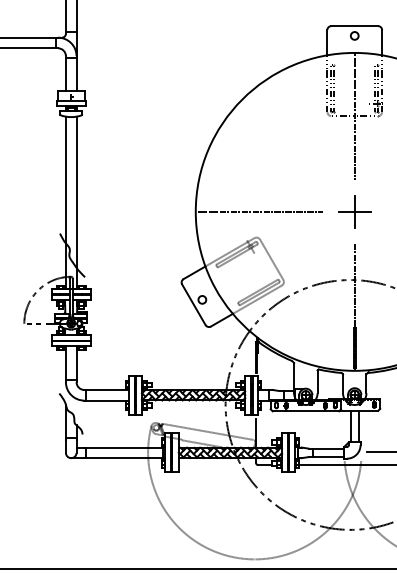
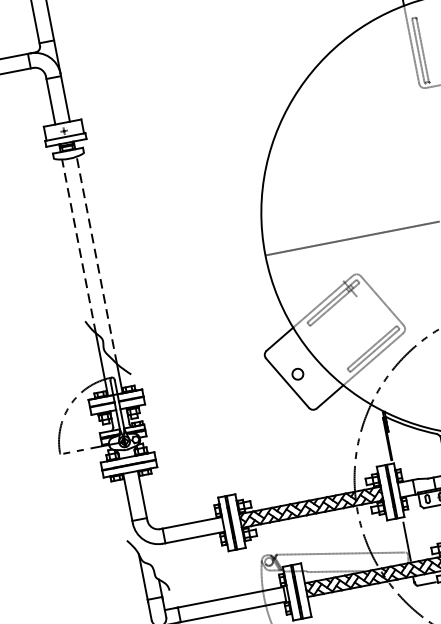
line: (65, 179) -> (78, 245), solid -> dashed
line: (76, 192) -> (96, 260), solid -> dashed

